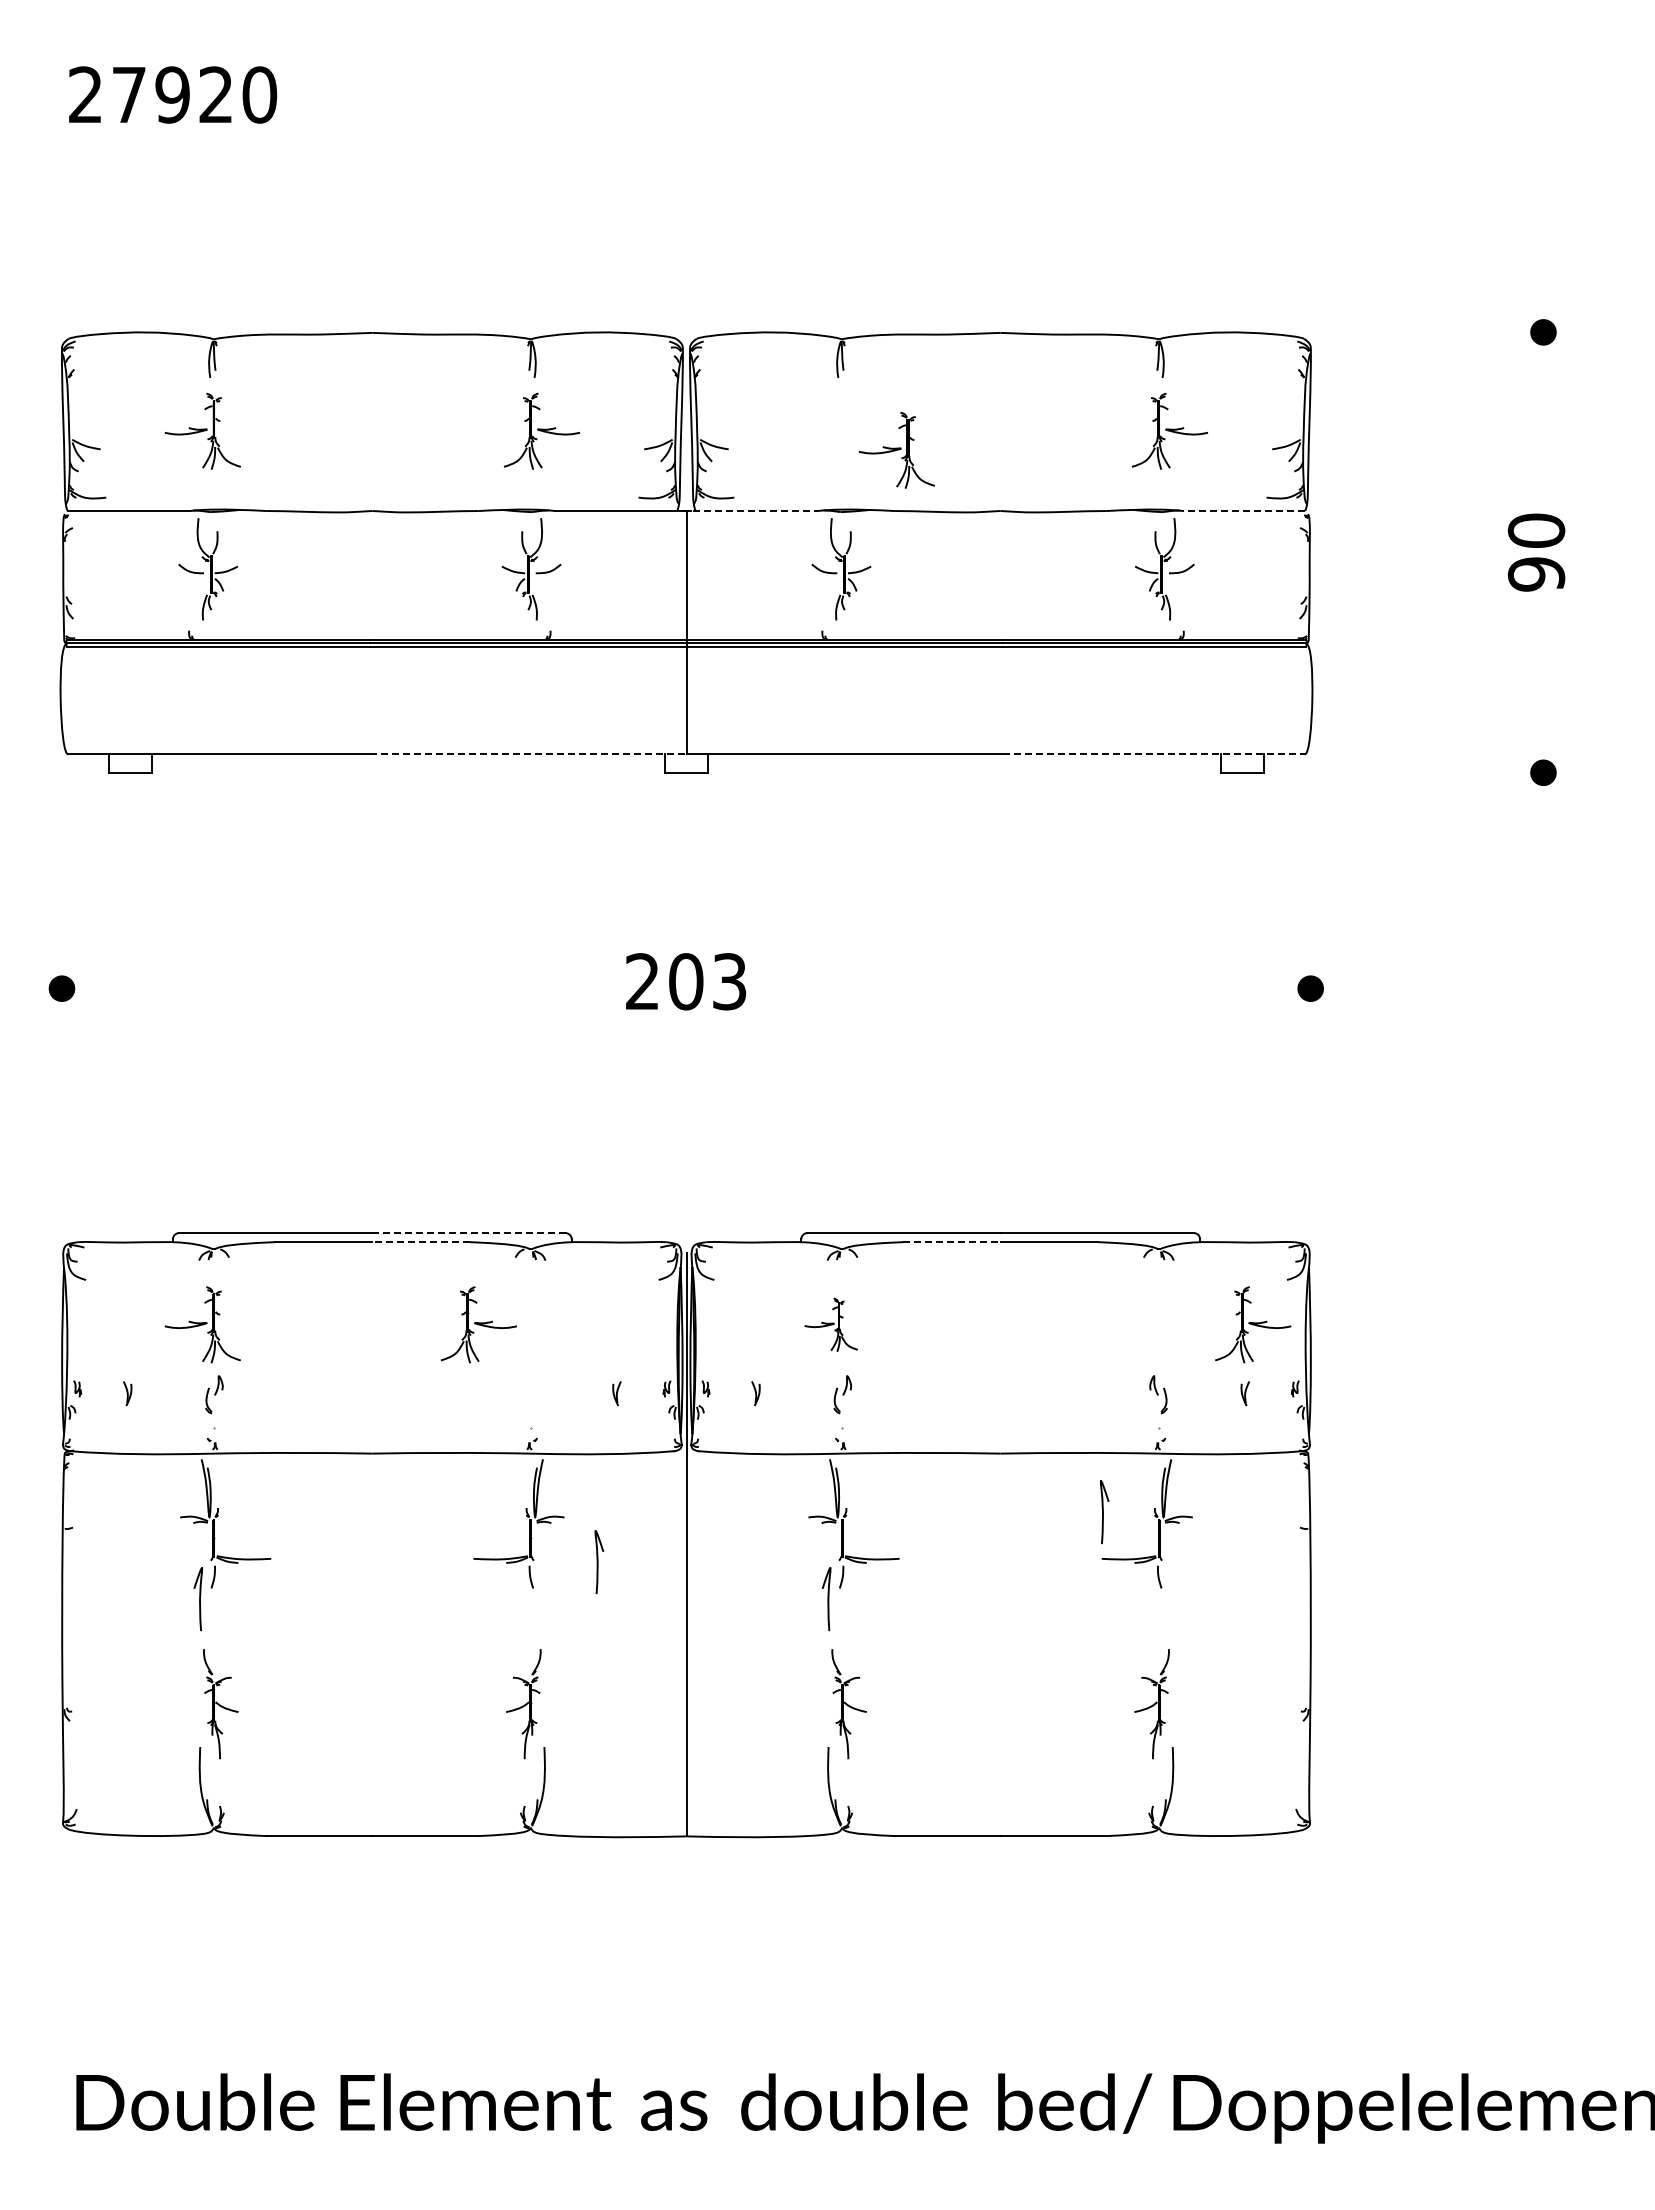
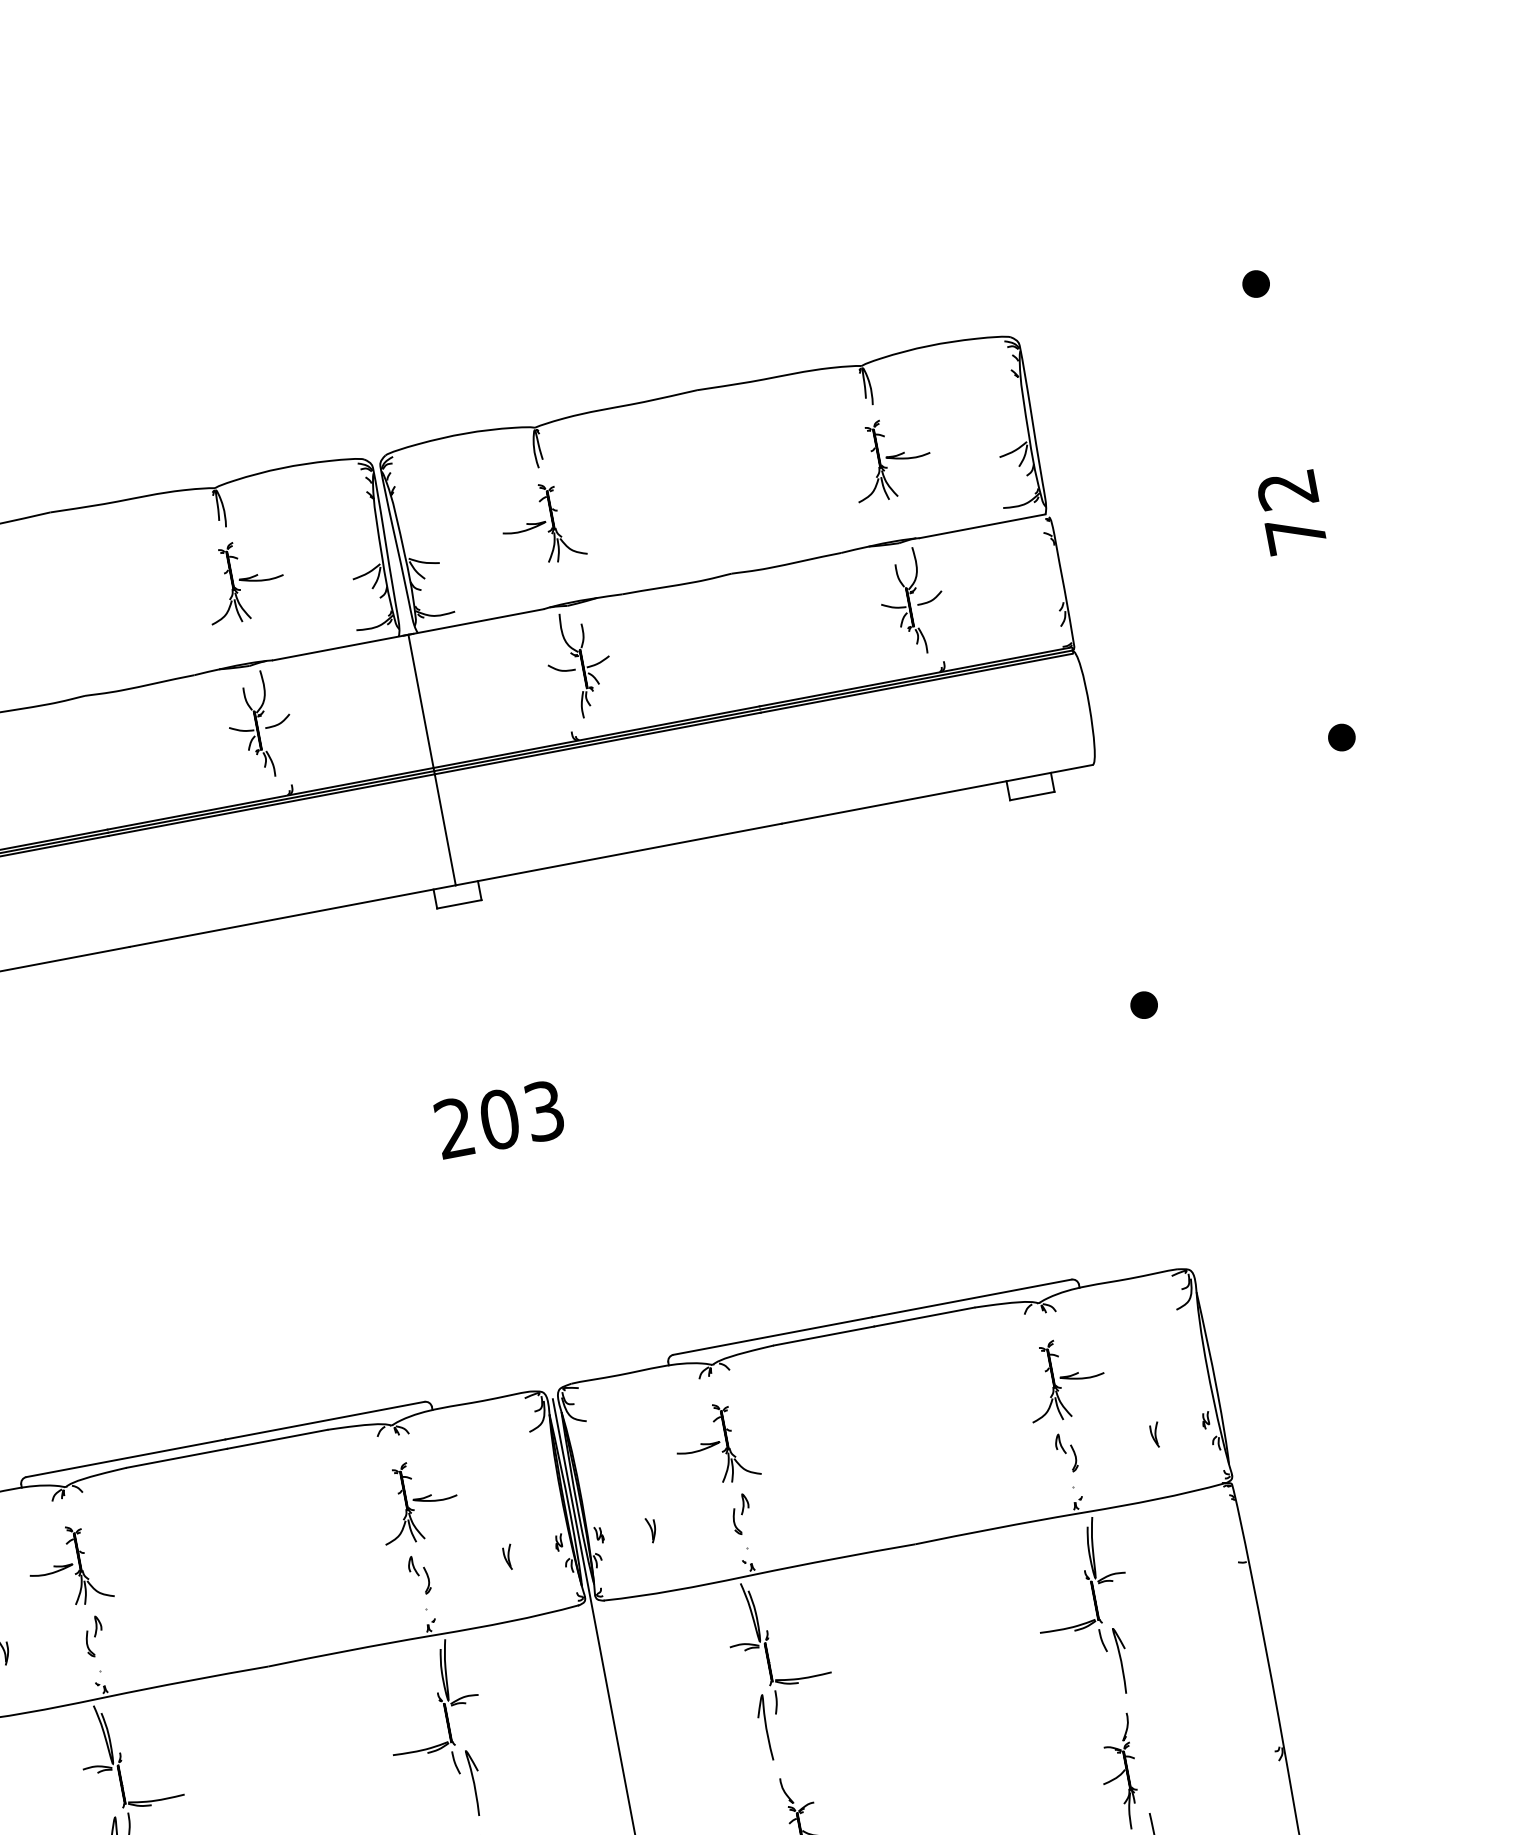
part: (896, 450) -> (541, 524), moved
line: (750, 511) -> (474, 622), dashed -> solid
line: (1243, 511) -> (982, 526), dashed -> solid
text: (1536, 552) -> (1291, 512), 90 -> 72
line: (528, 754) -> (293, 916), dashed -> solid
line: (1154, 754) -> (937, 794), dashed -> solid
line: (468, 1233) -> (324, 1421), dashed -> solid
line: (421, 1242) -> (277, 1439), dashed -> solid
line: (951, 1242) -> (823, 1336), dashed -> solid
part: (478, 1324) -> (417, 1500), moved
part: (831, 1324) -> (716, 1444), size x1.43
part: (1253, 1324) -> (1065, 1378), moved
part: (530, 1394) -> (419, 1574), added
curve: (1103, 1512) -> (1121, 1660), moved
curve: (598, 1562) -> (475, 1783), moved

